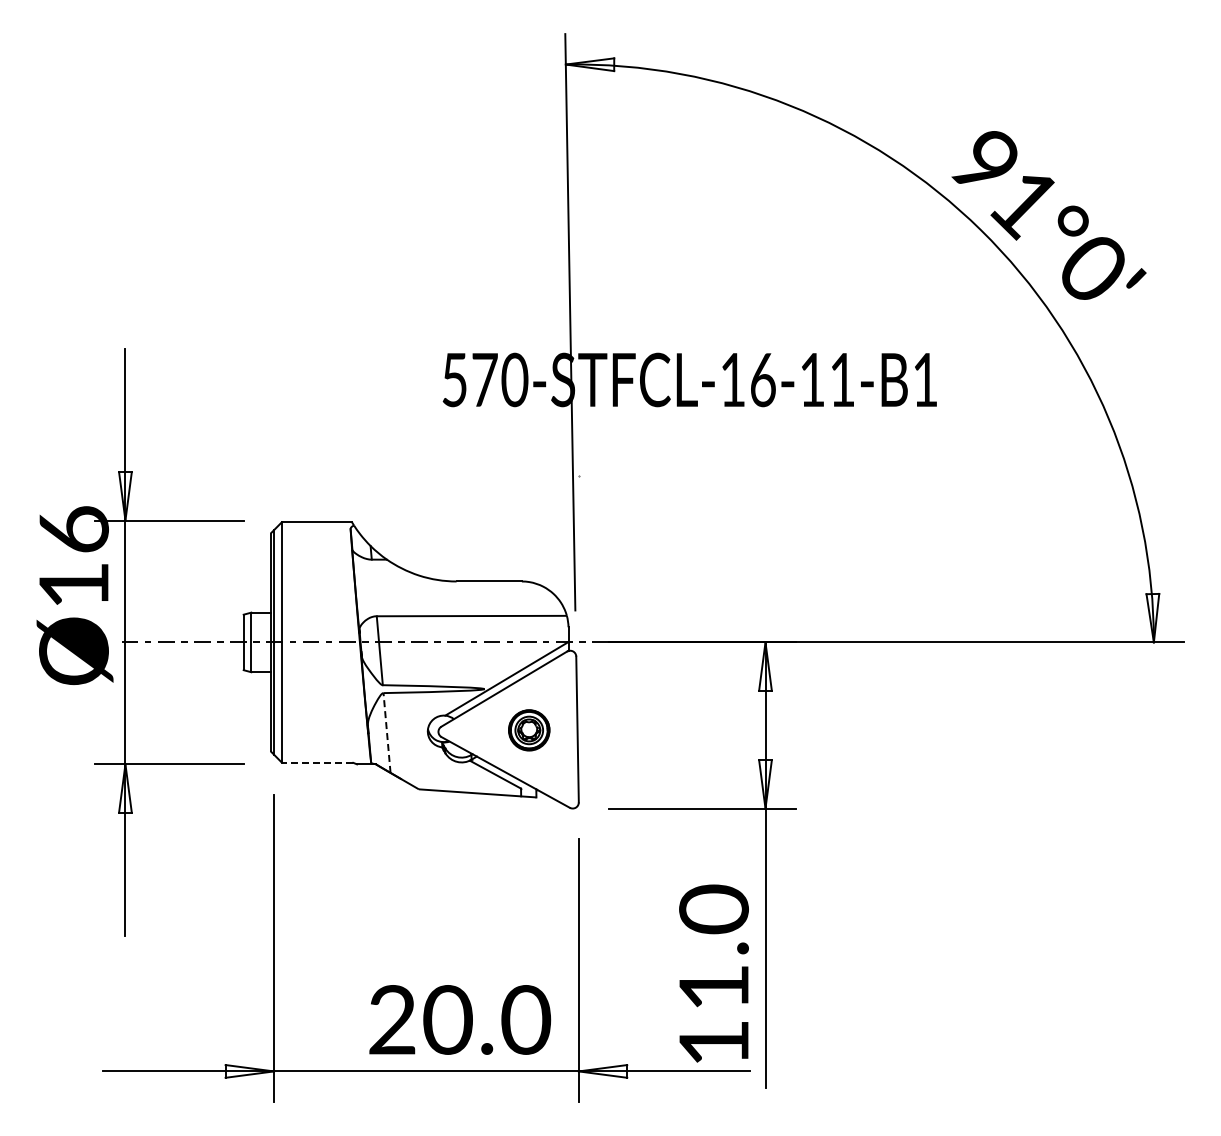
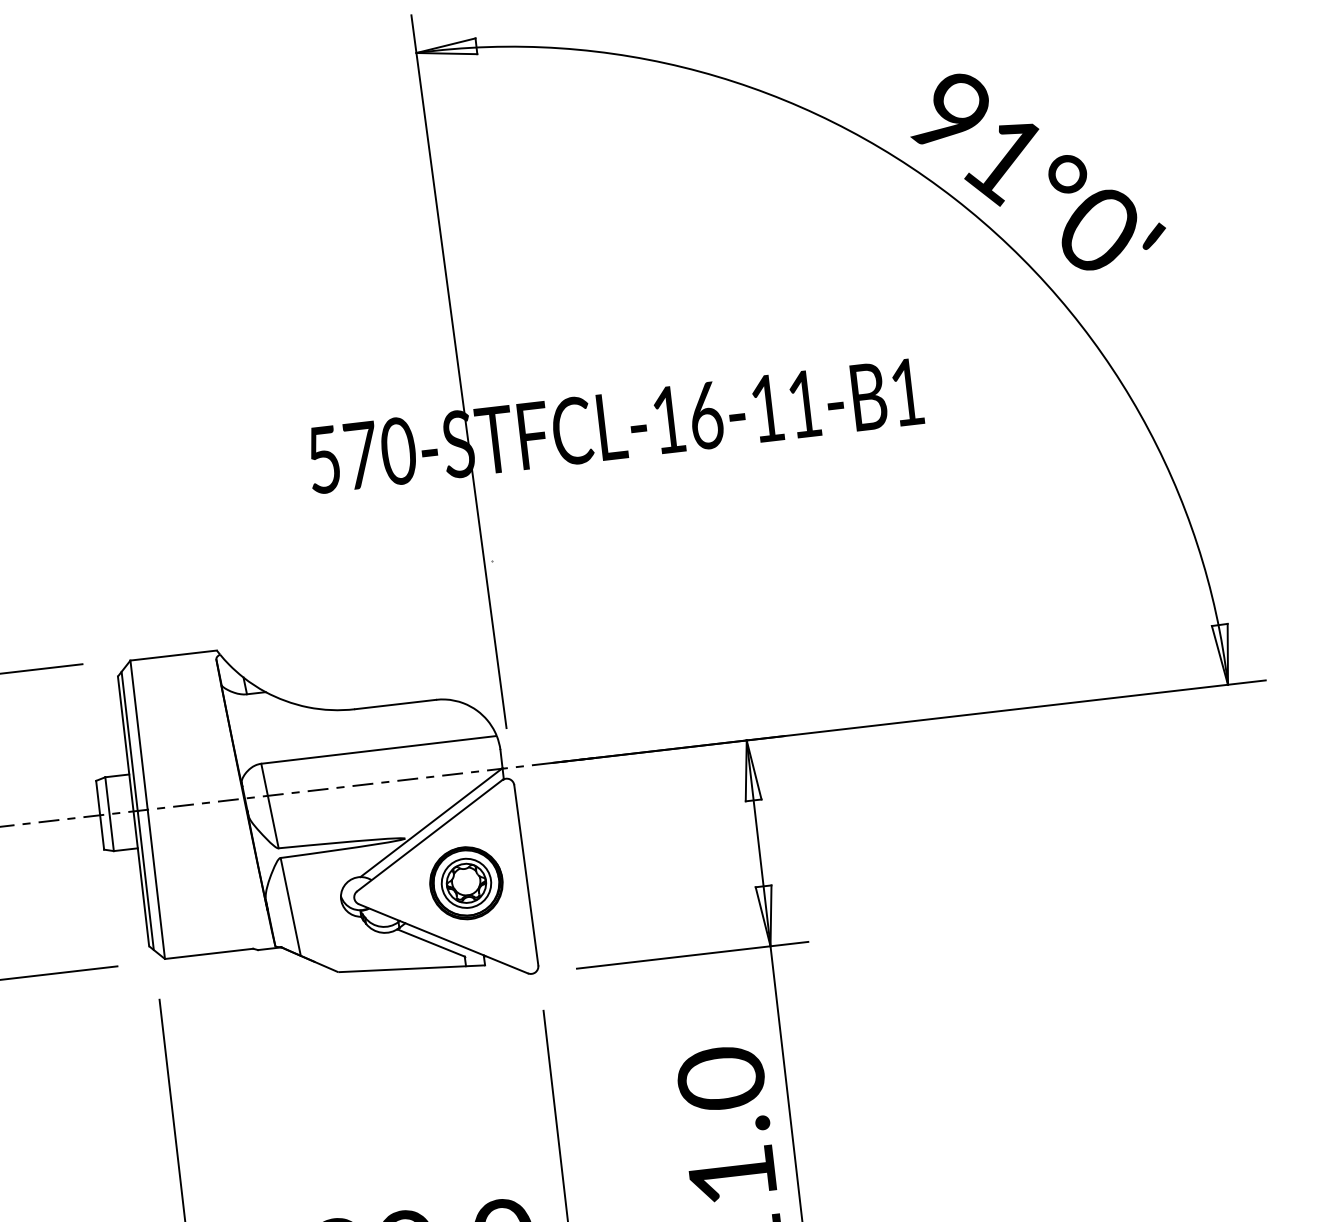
part: (529, 730) -> (466, 883), size x1.43
line: (387, 732) -> (291, 906), dashed -> solid
line: (317, 762) -> (208, 953), dashed -> solid

